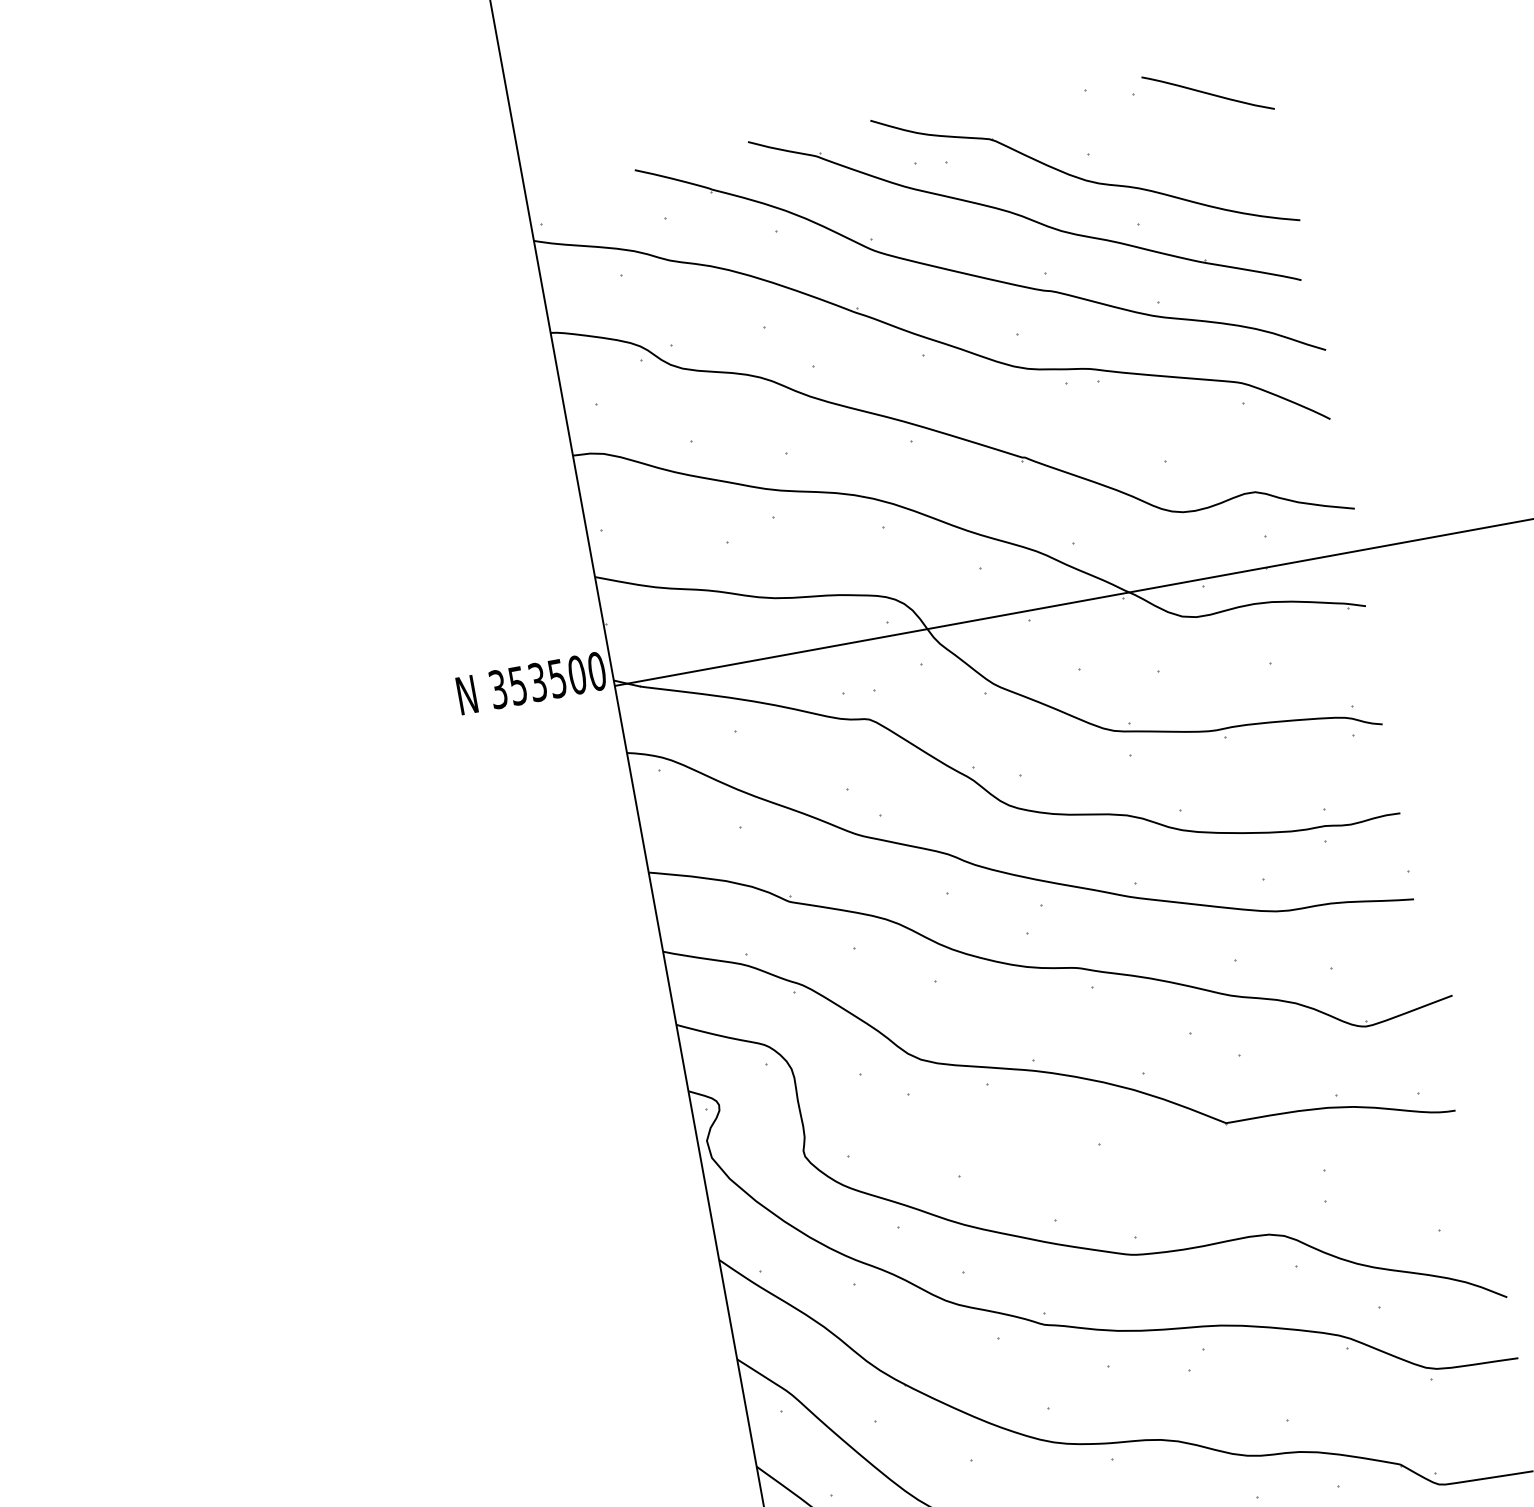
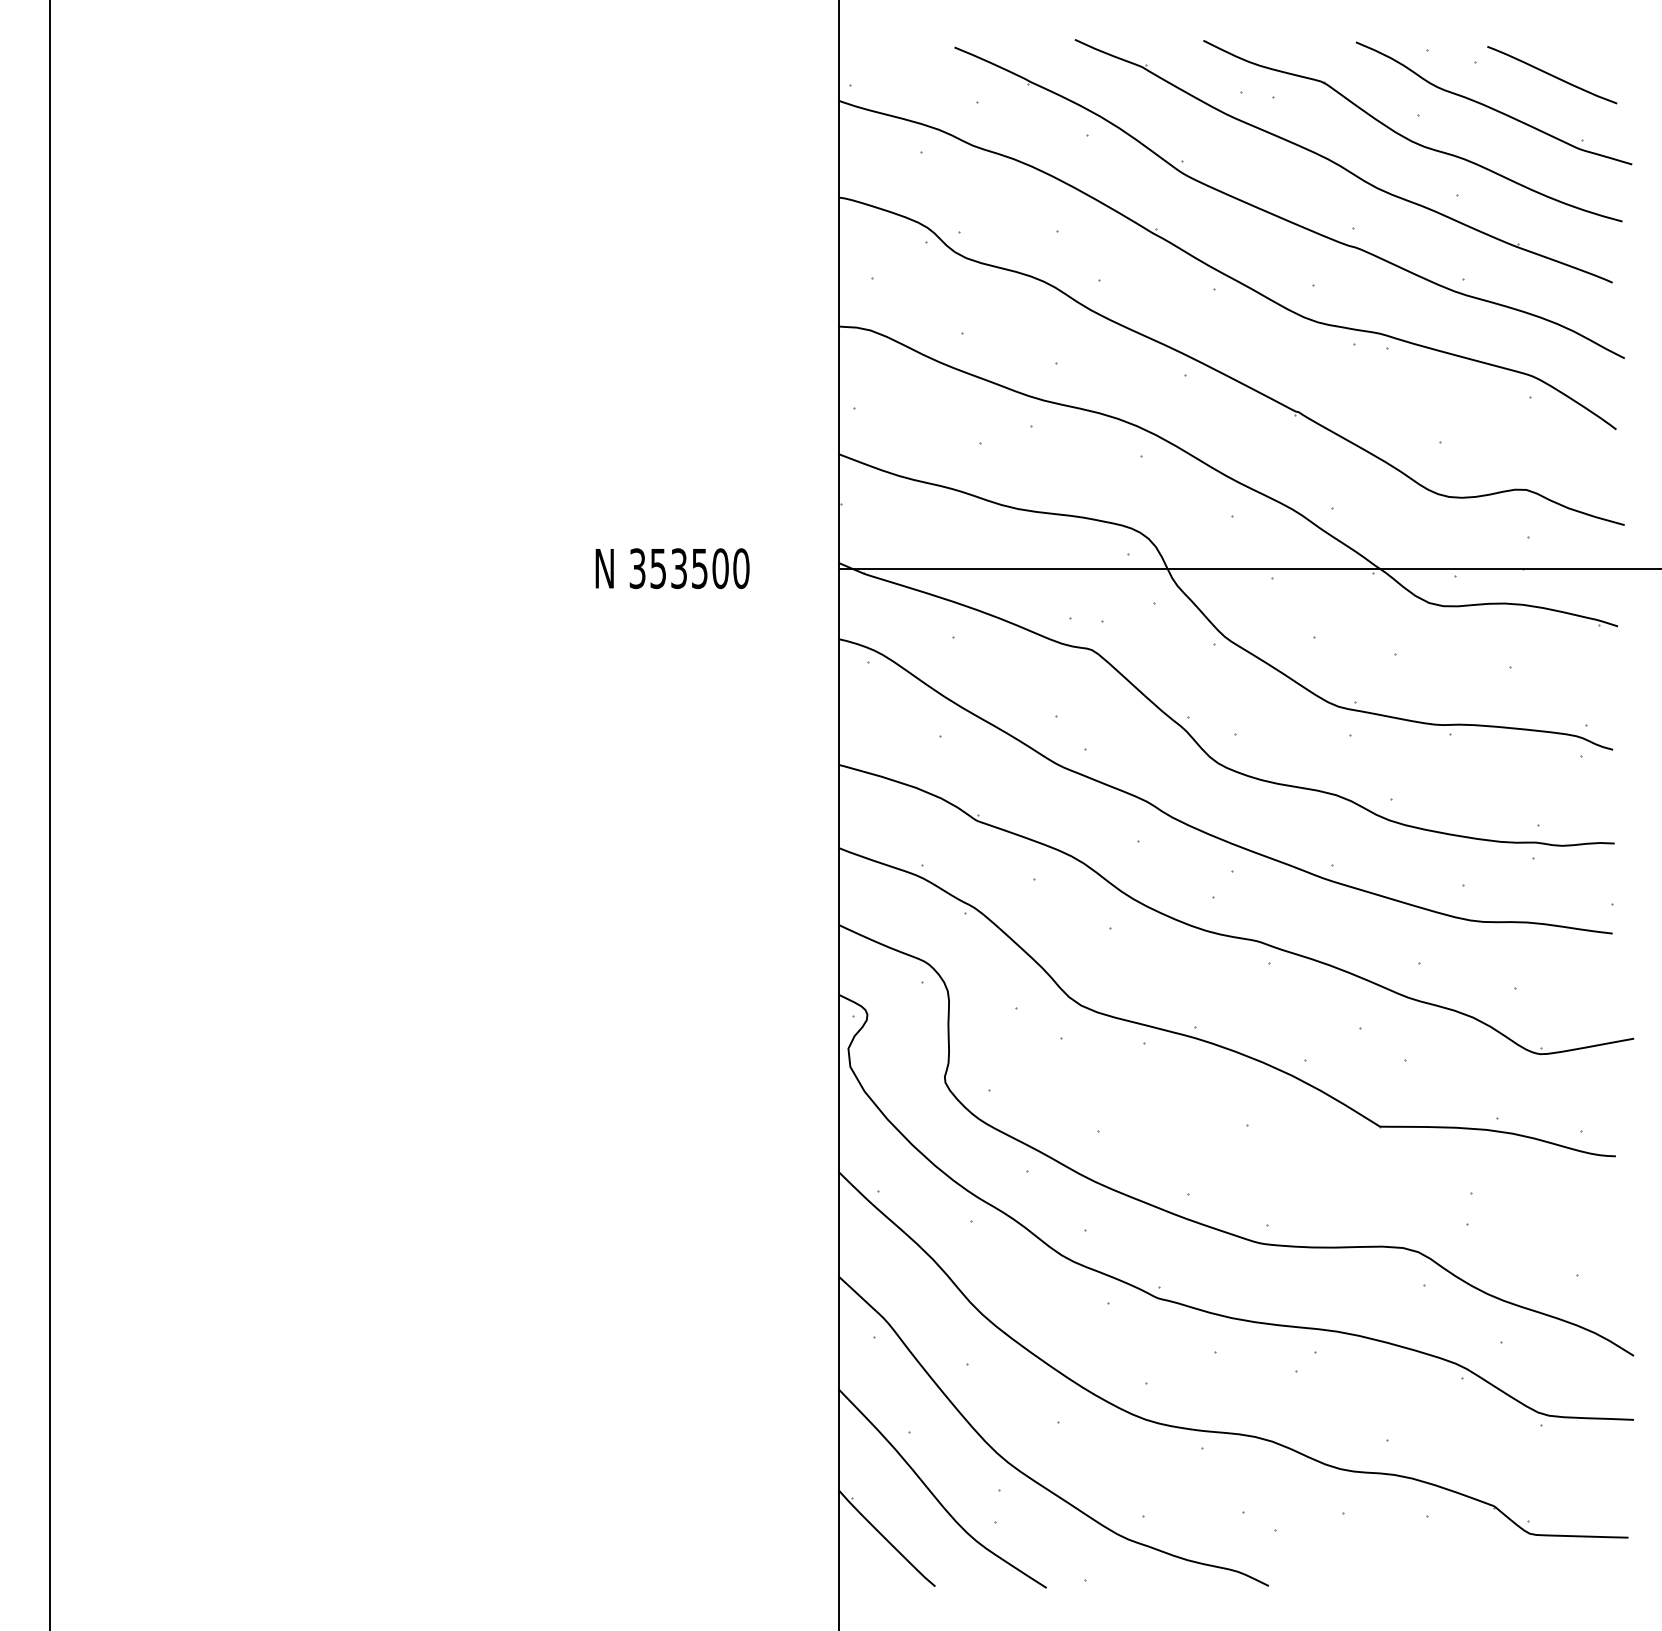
part: (1157, 130) -> (1493, 103), added
text: (531, 683) -> (672, 568), moved

